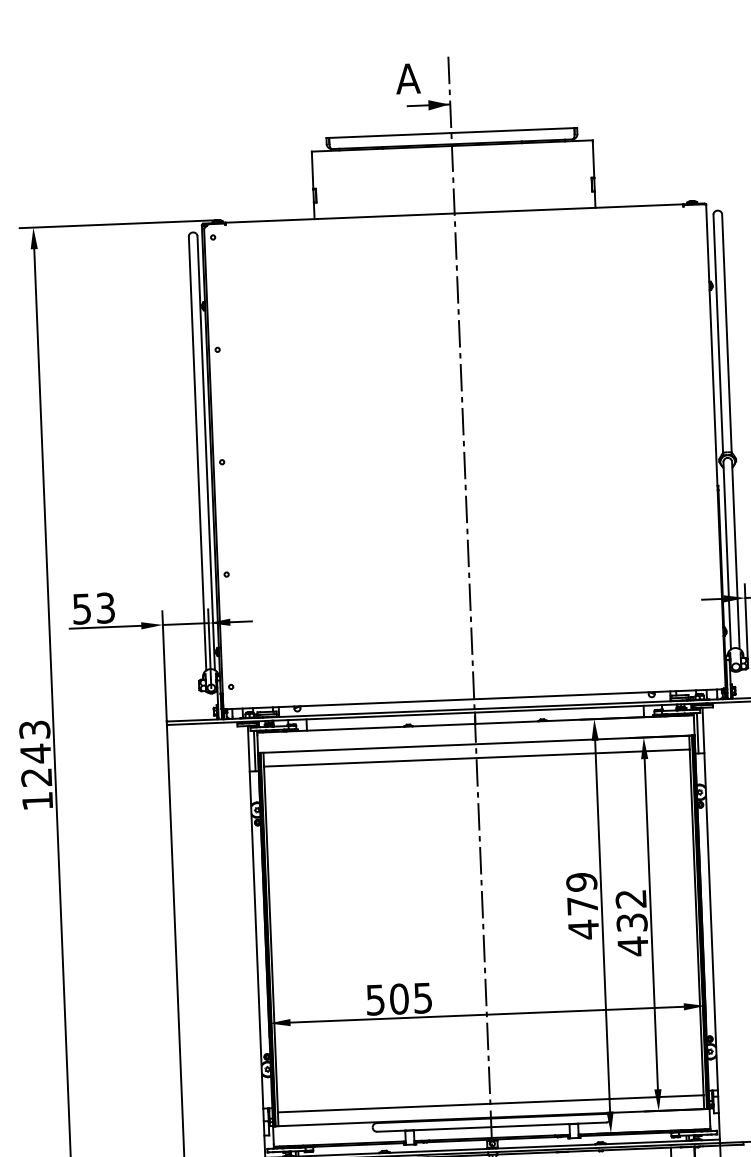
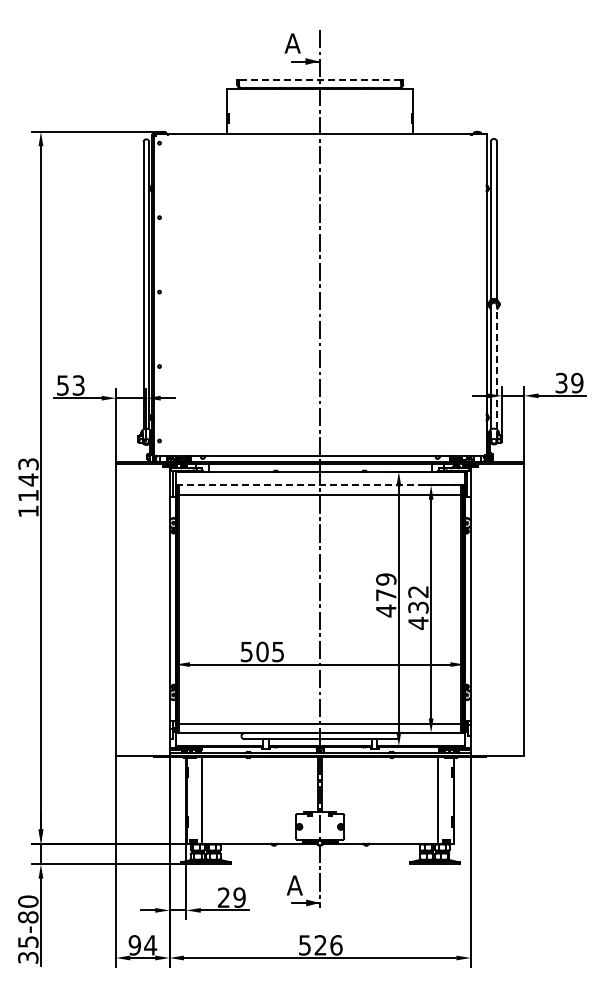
line: (450, 133) -> (319, 80), solid -> dashed
line: (735, 554) -> (496, 366), solid -> dashed
line: (476, 744) -> (320, 485), solid -> dashed
text: (36, 777) -> (28, 495), 1243 -> 1143

